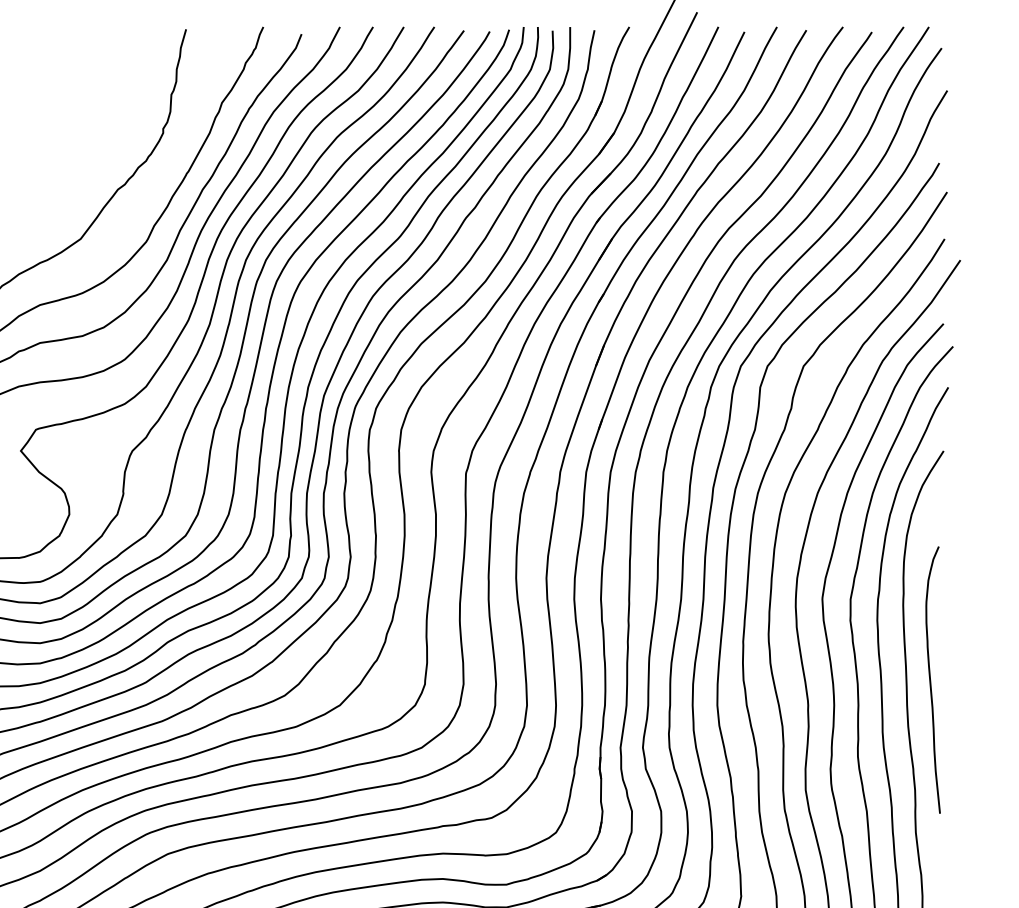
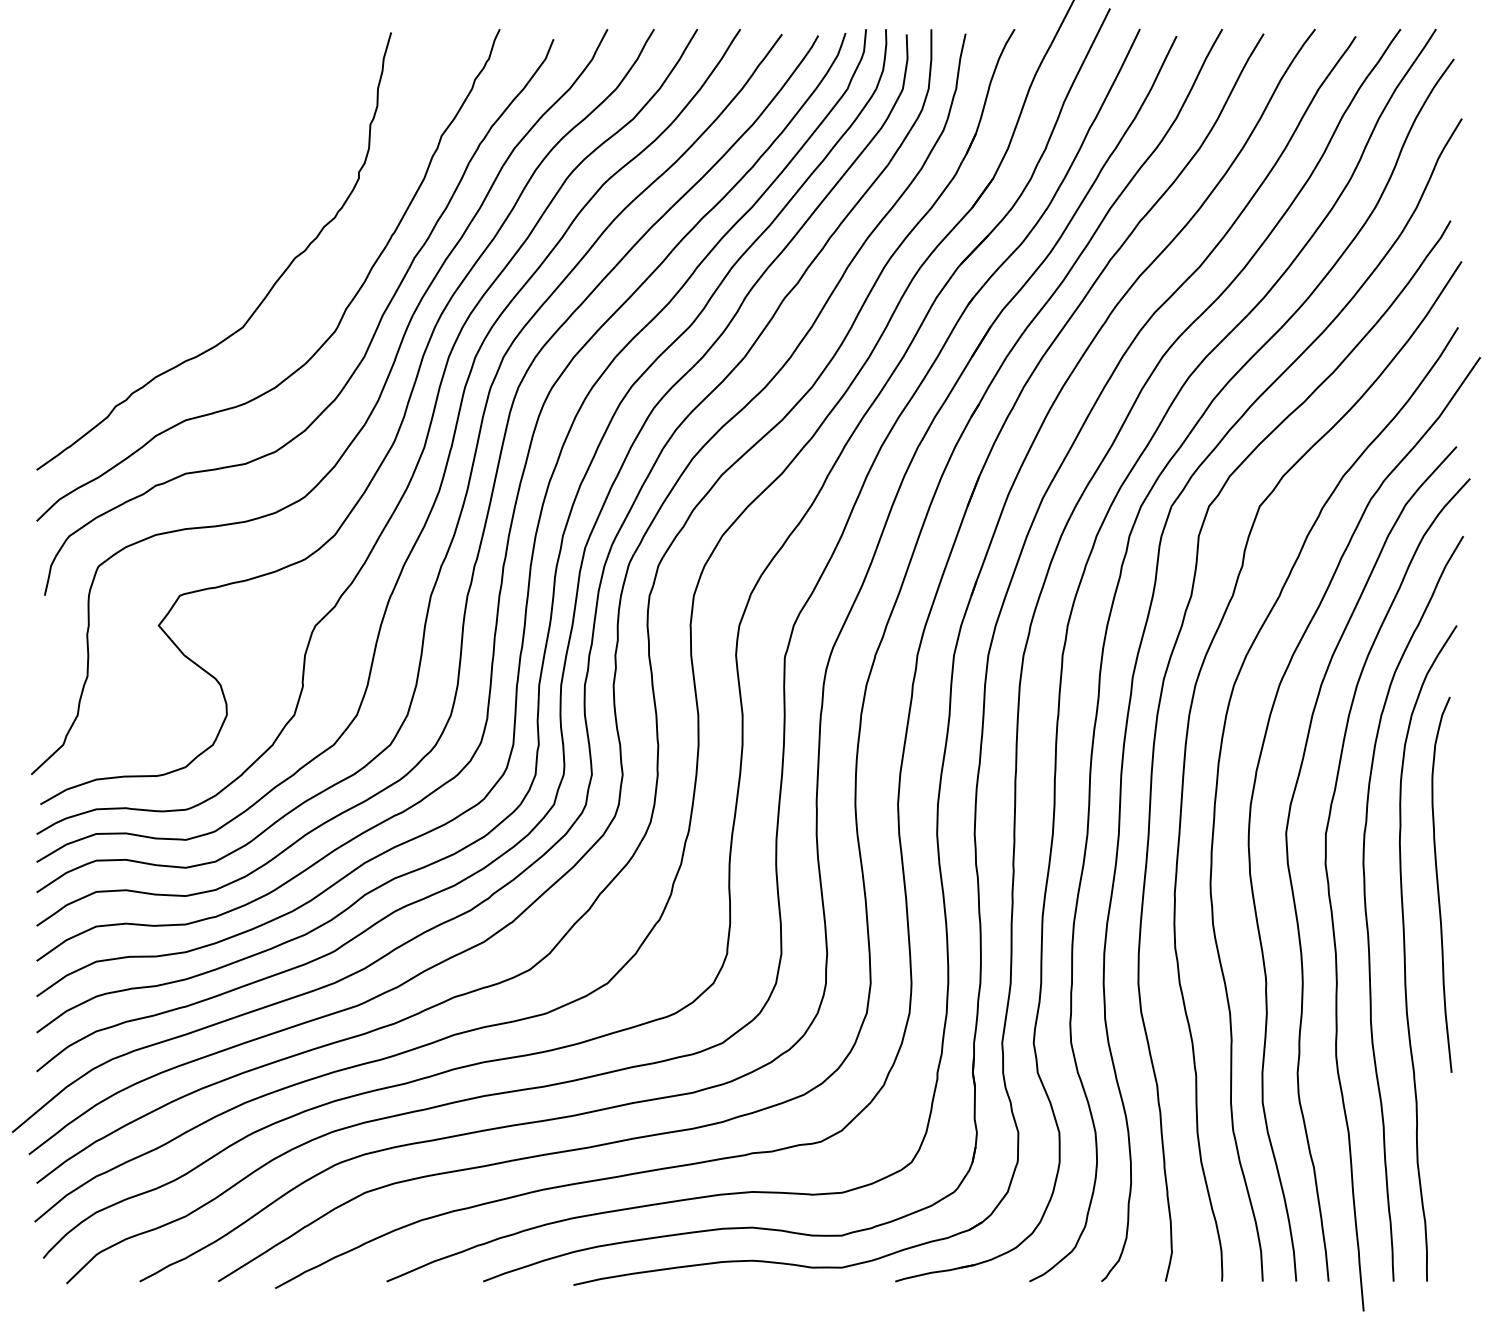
curve: (930, 679) -> (1438, 884), moved

